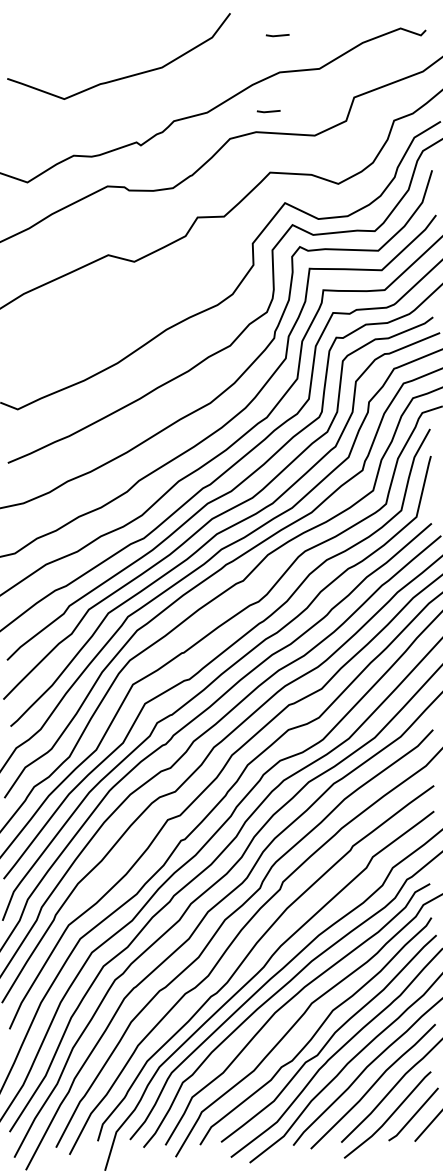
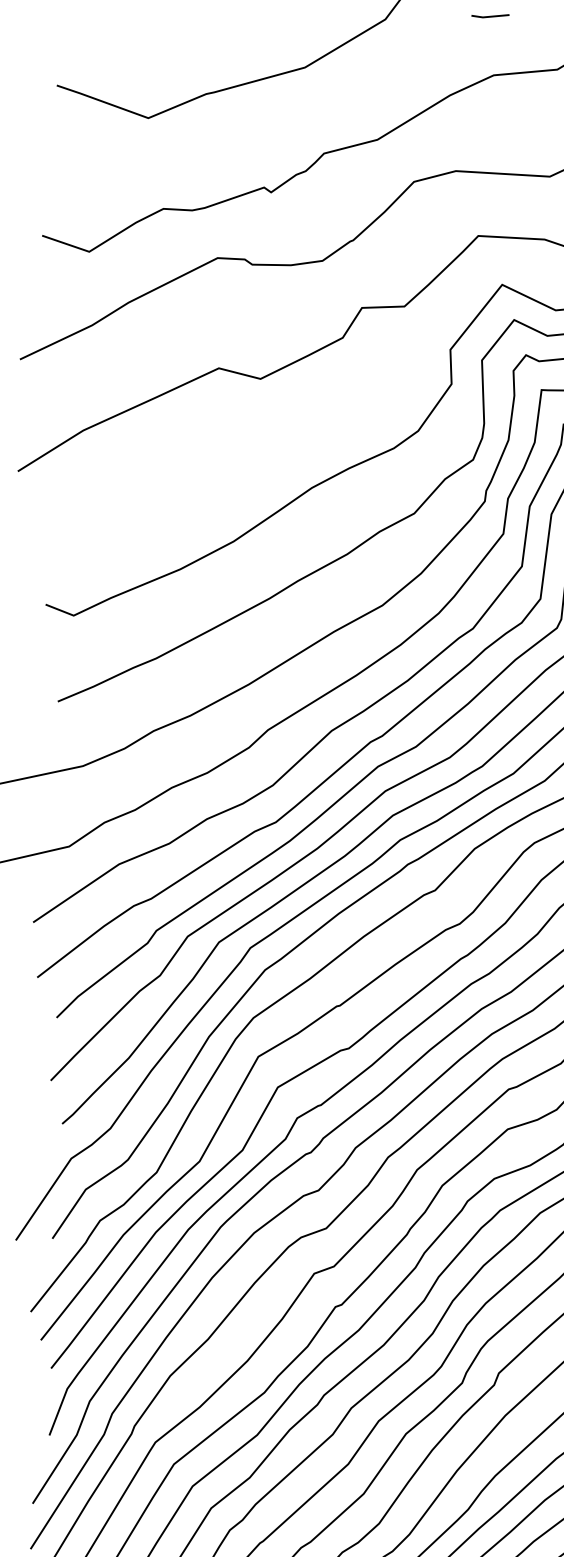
line: (268, 111) -> (475, 137), removed

